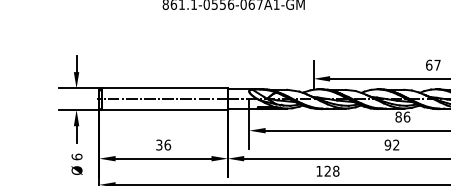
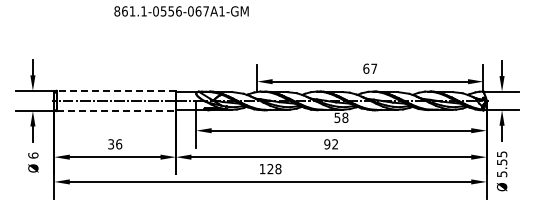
line: (164, 88) -> (116, 90), solid -> dashed
line: (164, 110) -> (116, 111), solid -> dashed
text: (402, 116) -> (341, 117), 86 -> 58

